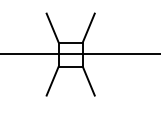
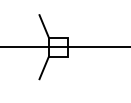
line: (88, 28) -> (72, 26), removed
line: (88, 80) -> (72, 67), removed

